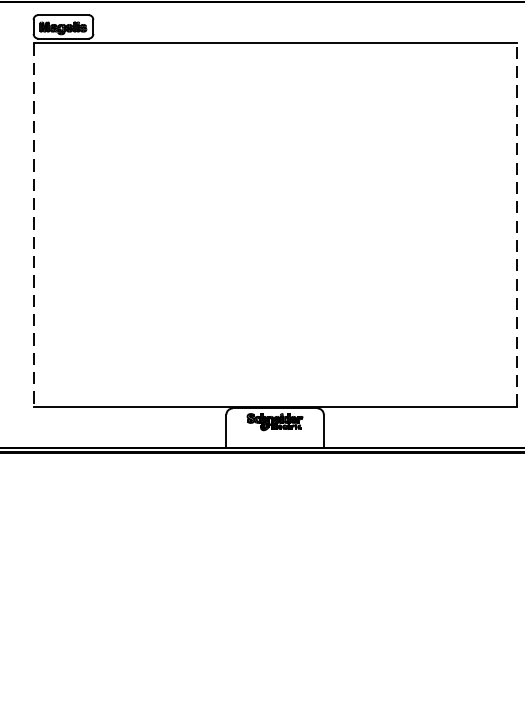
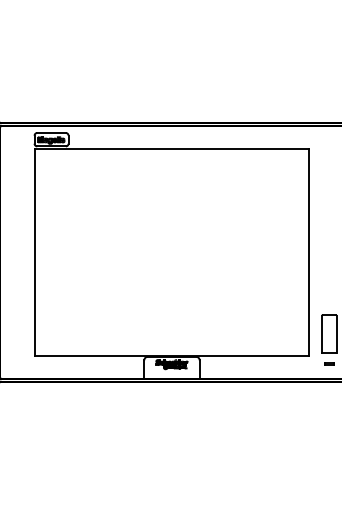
line: (516, 225) -> (309, 252), dashed -> solid
line: (33, 226) -> (34, 253), dashed -> solid

